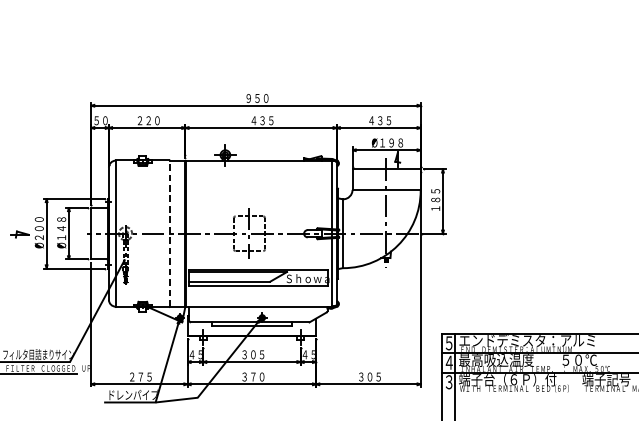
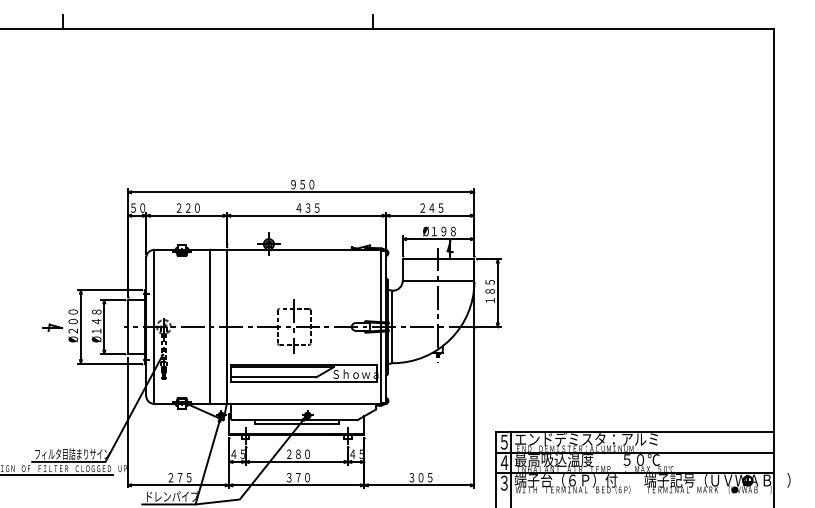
text: (376, 120) -> (427, 207), ４３５ -> ２４５
line: (169, 233) -> (210, 326), dashed -> solid
text: (252, 354) -> (297, 454), ３０５ -> ２８０

